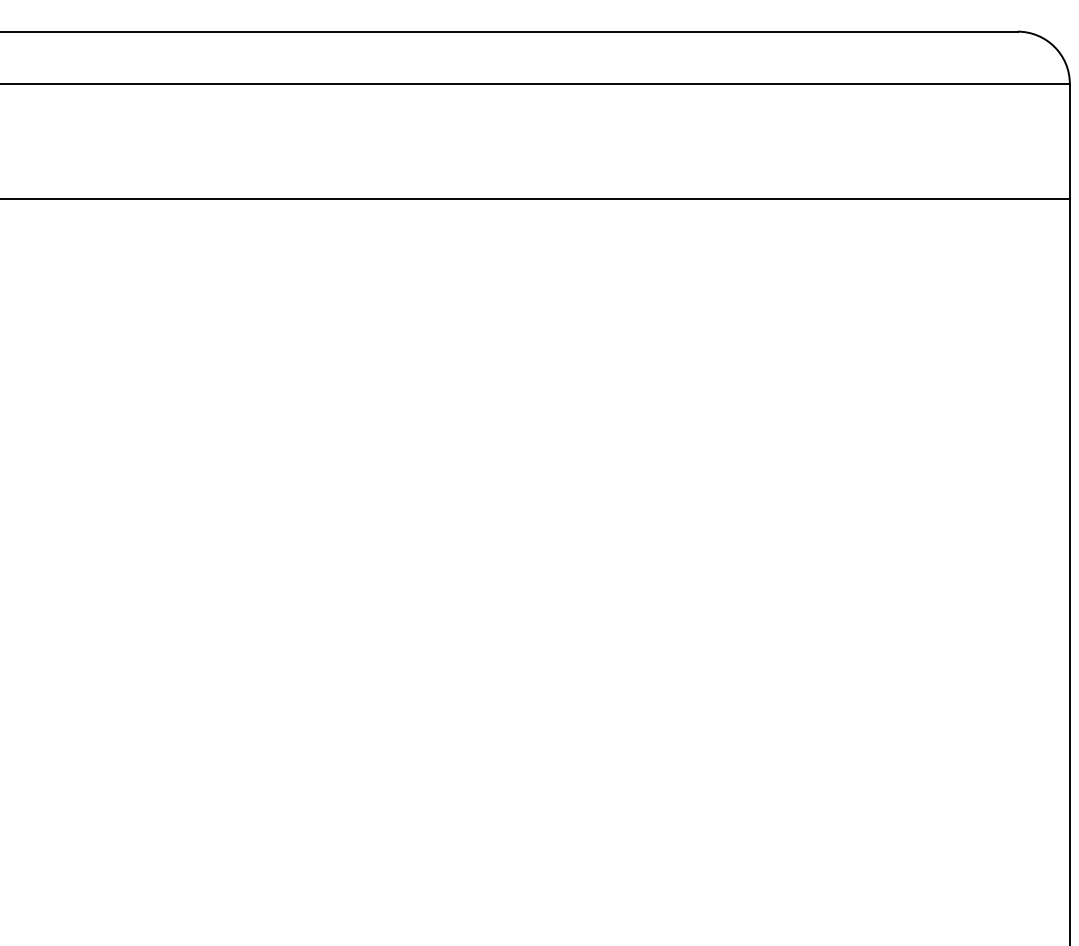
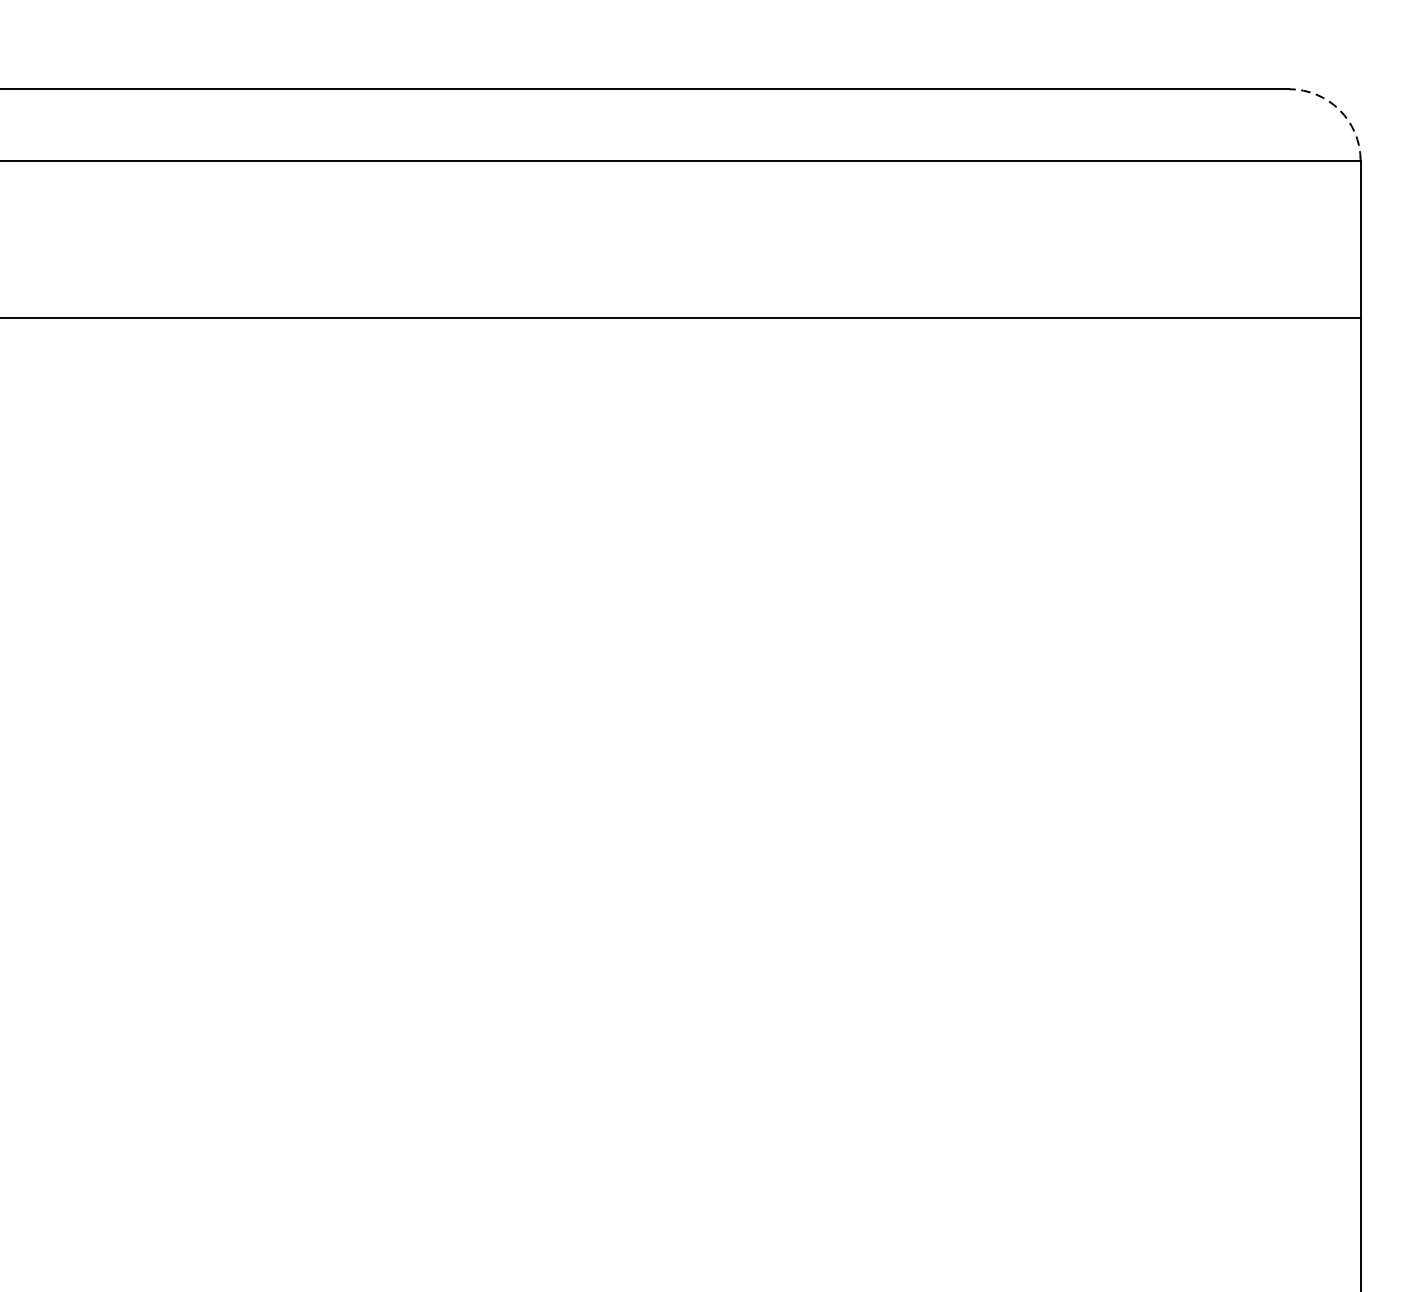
arc: (1054, 46) -> (1339, 109), solid -> dashed

